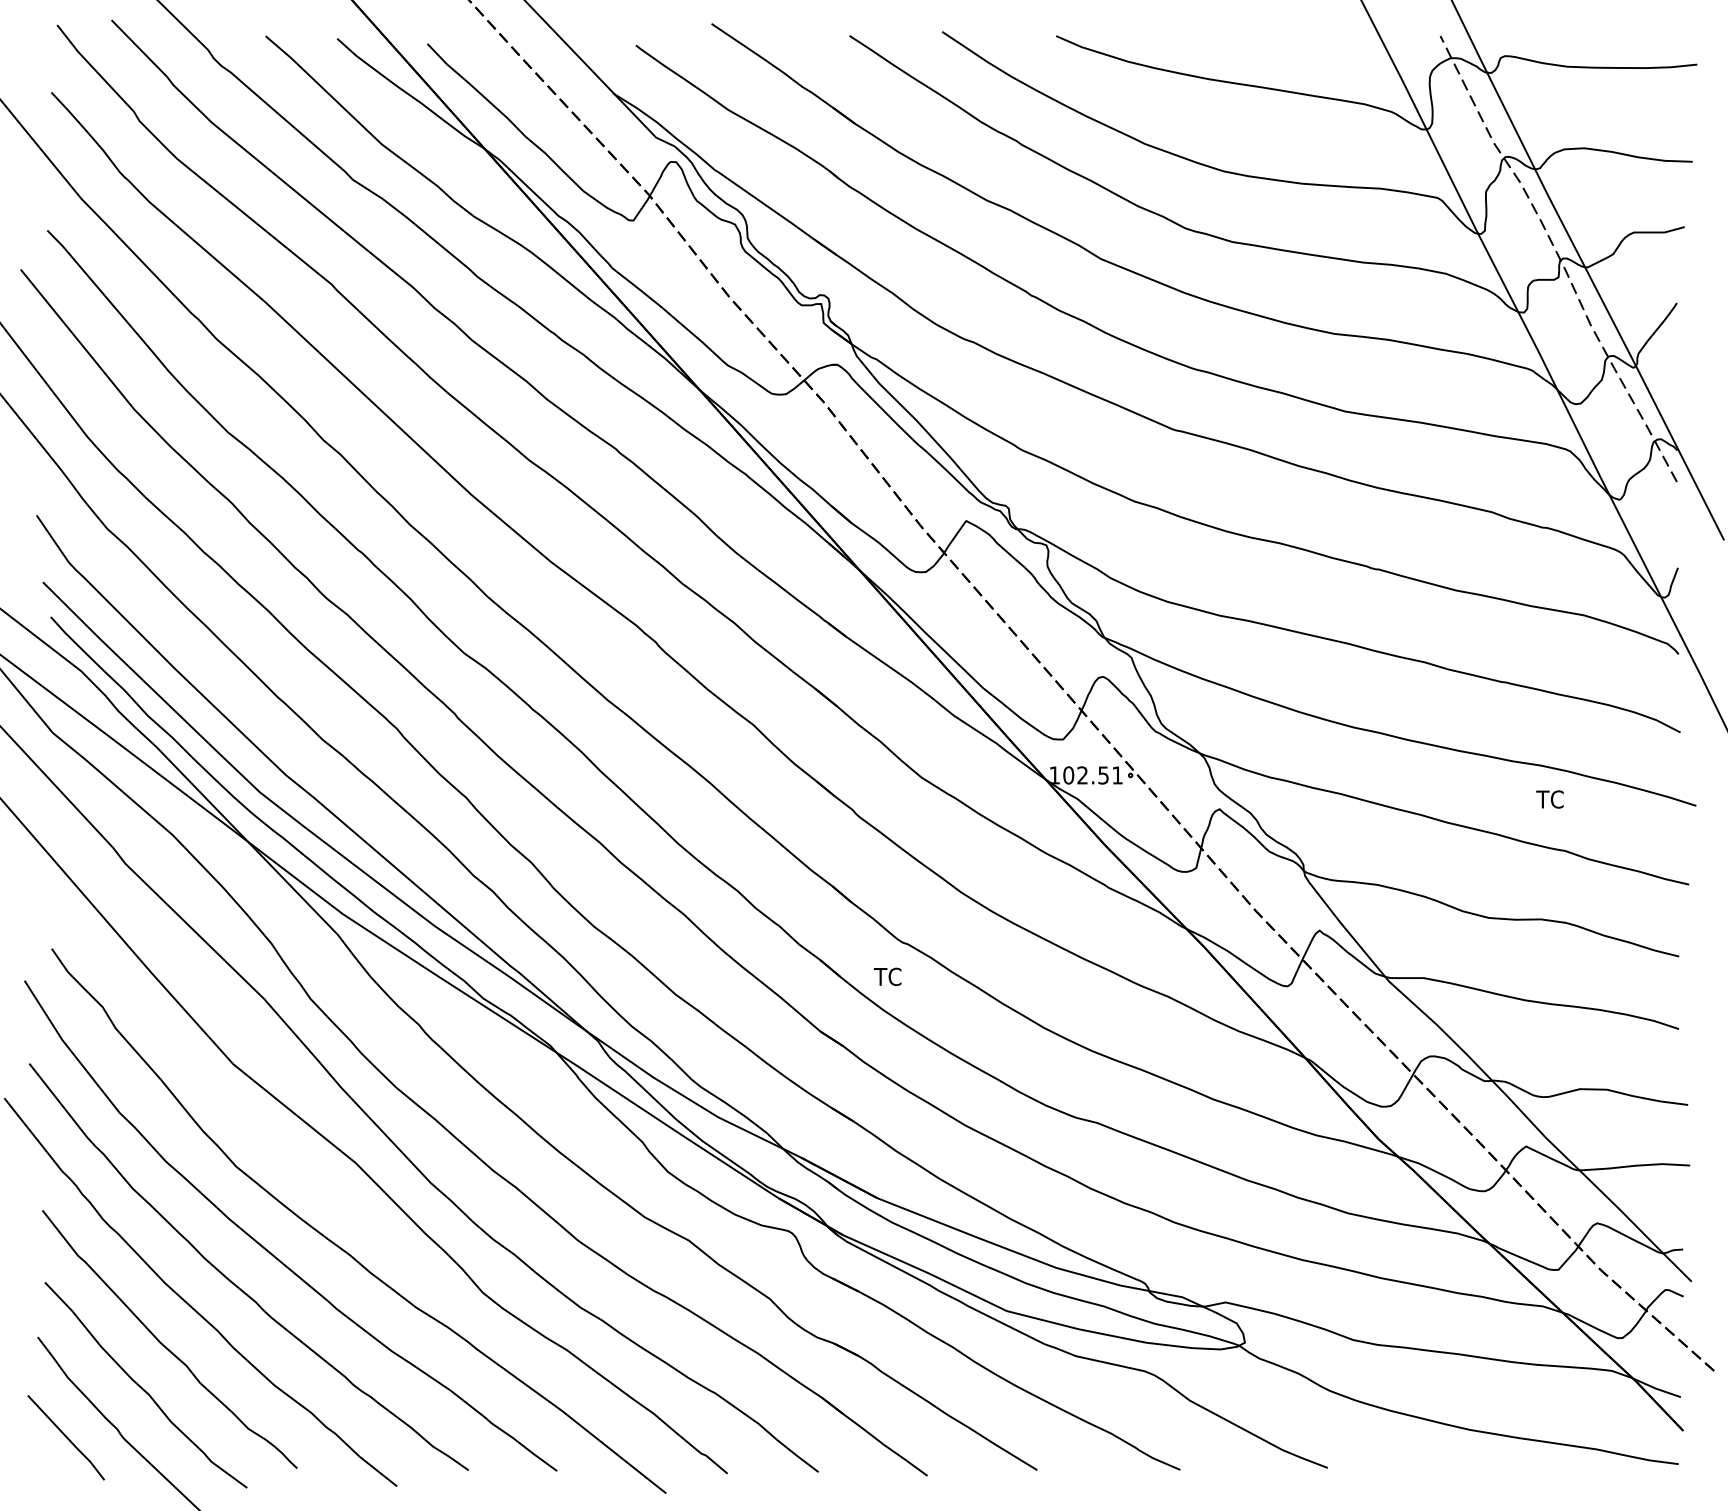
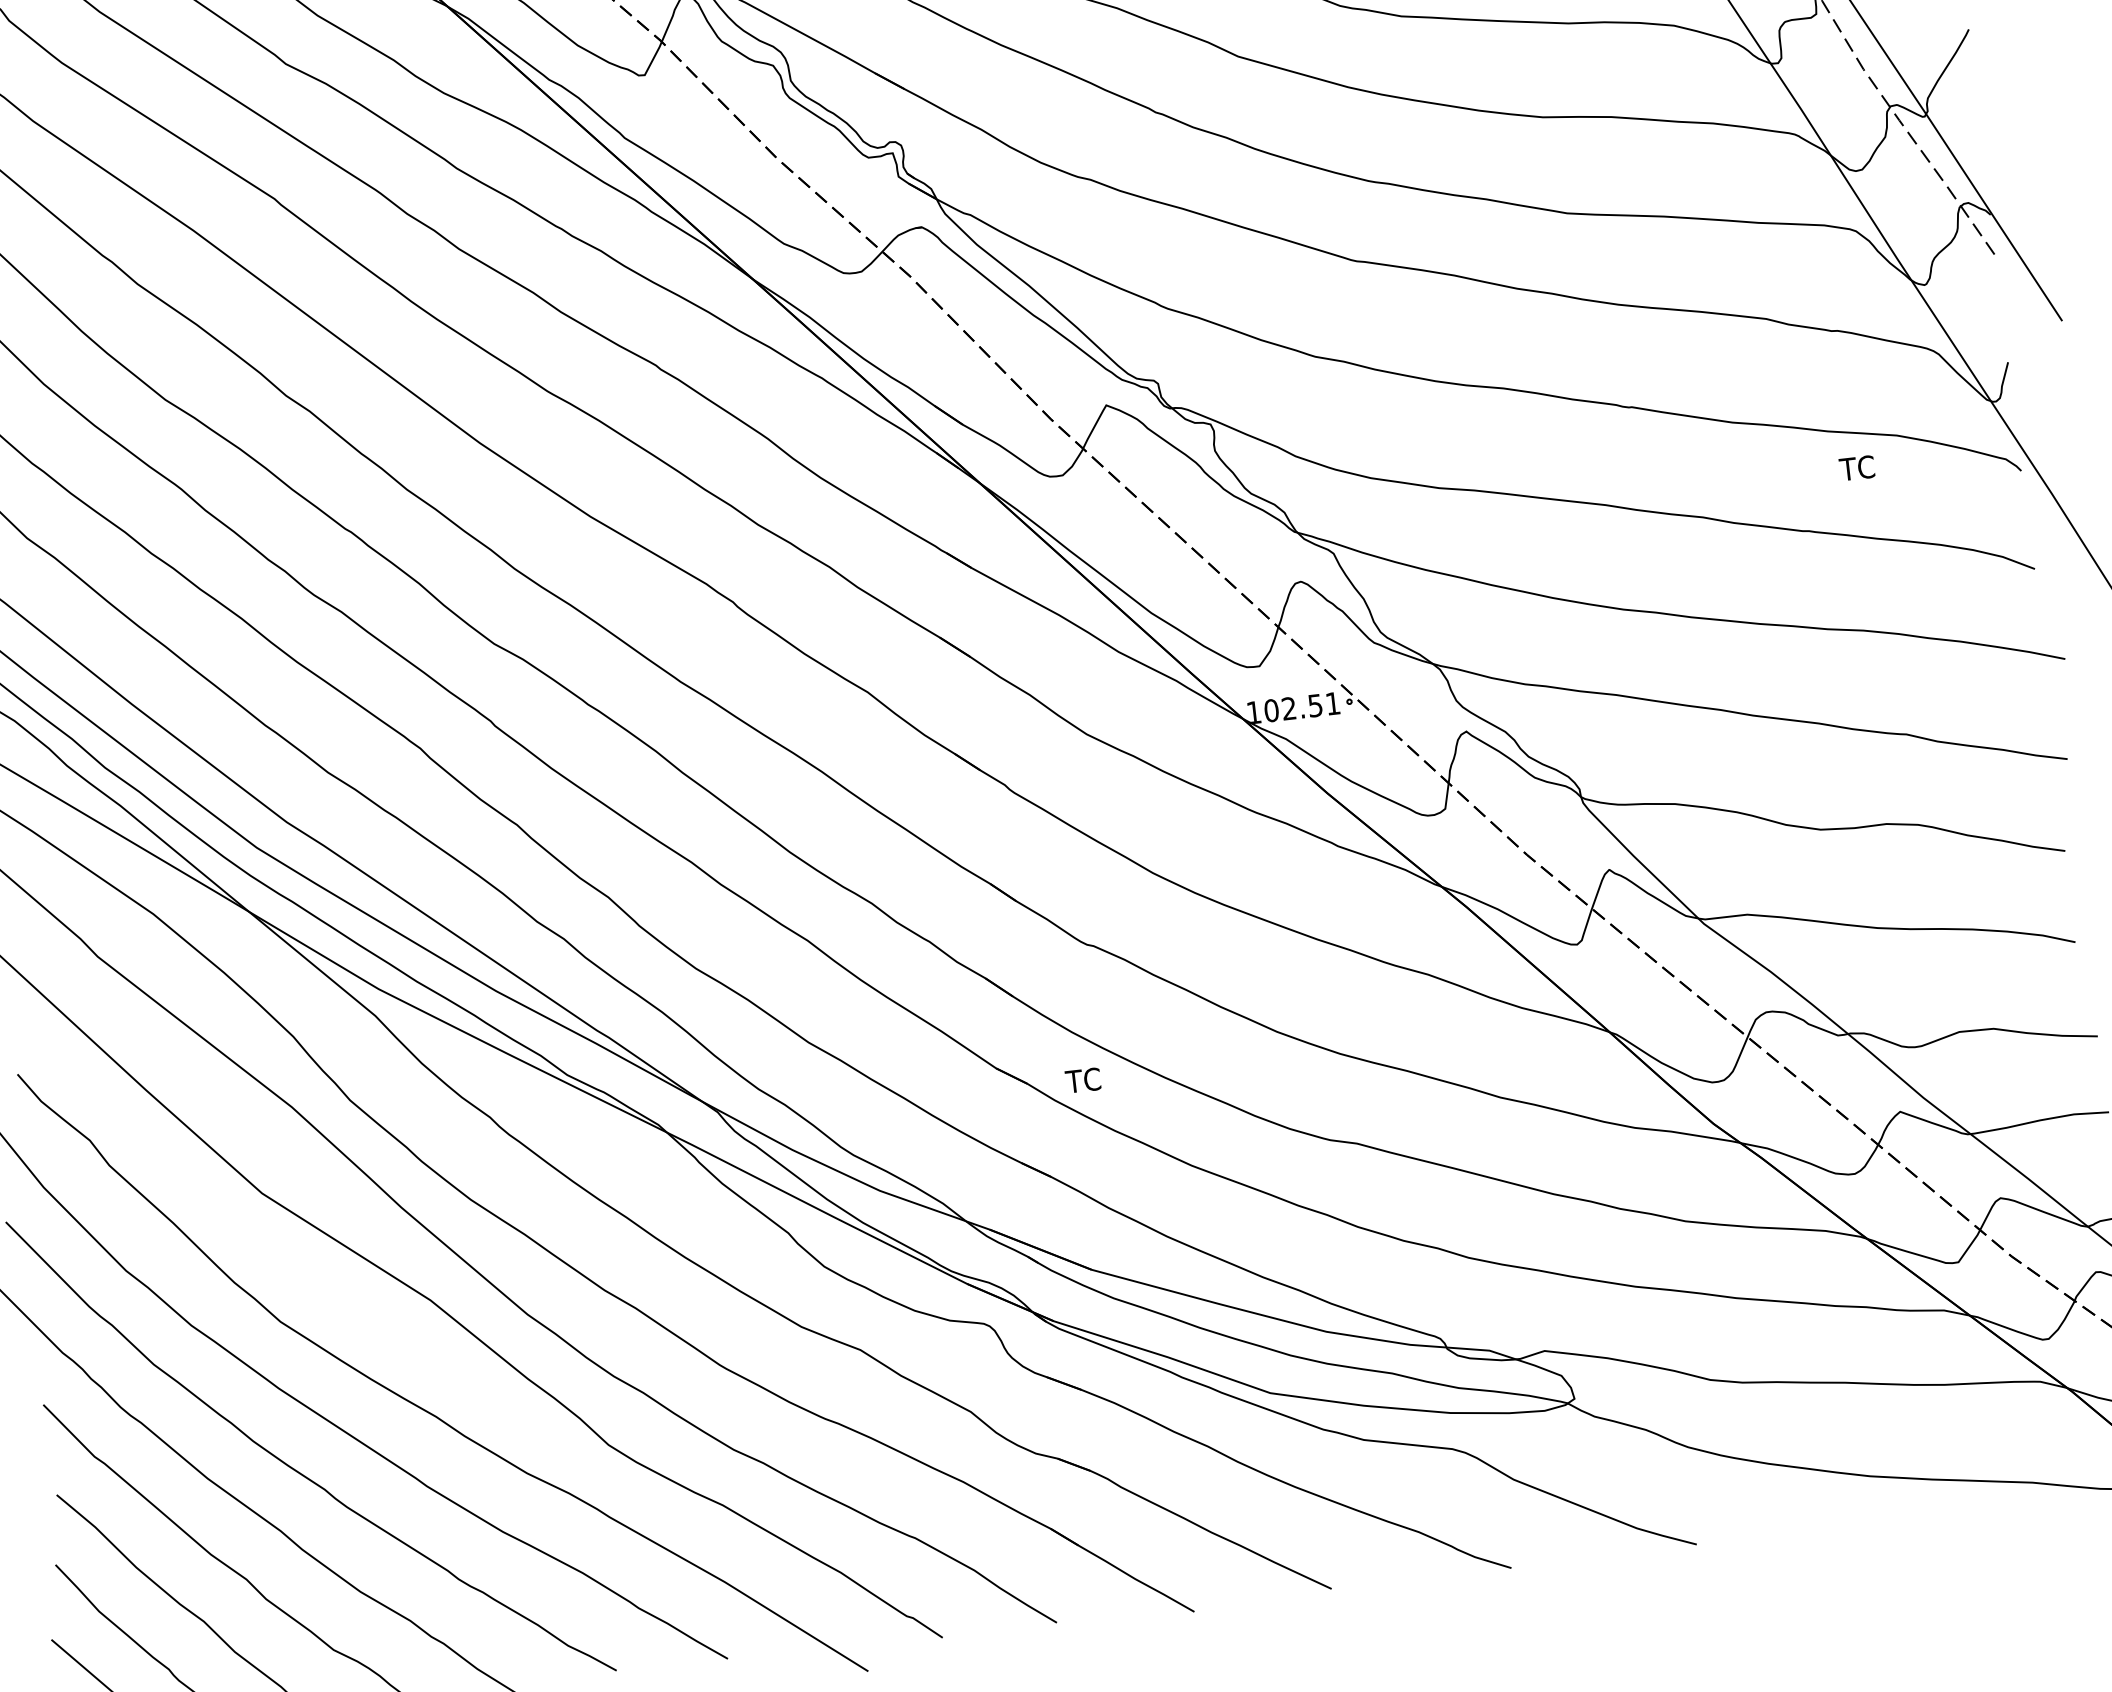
text: (1549, 799) -> (1856, 468), moved
text: (887, 976) -> (1082, 1080), moved

